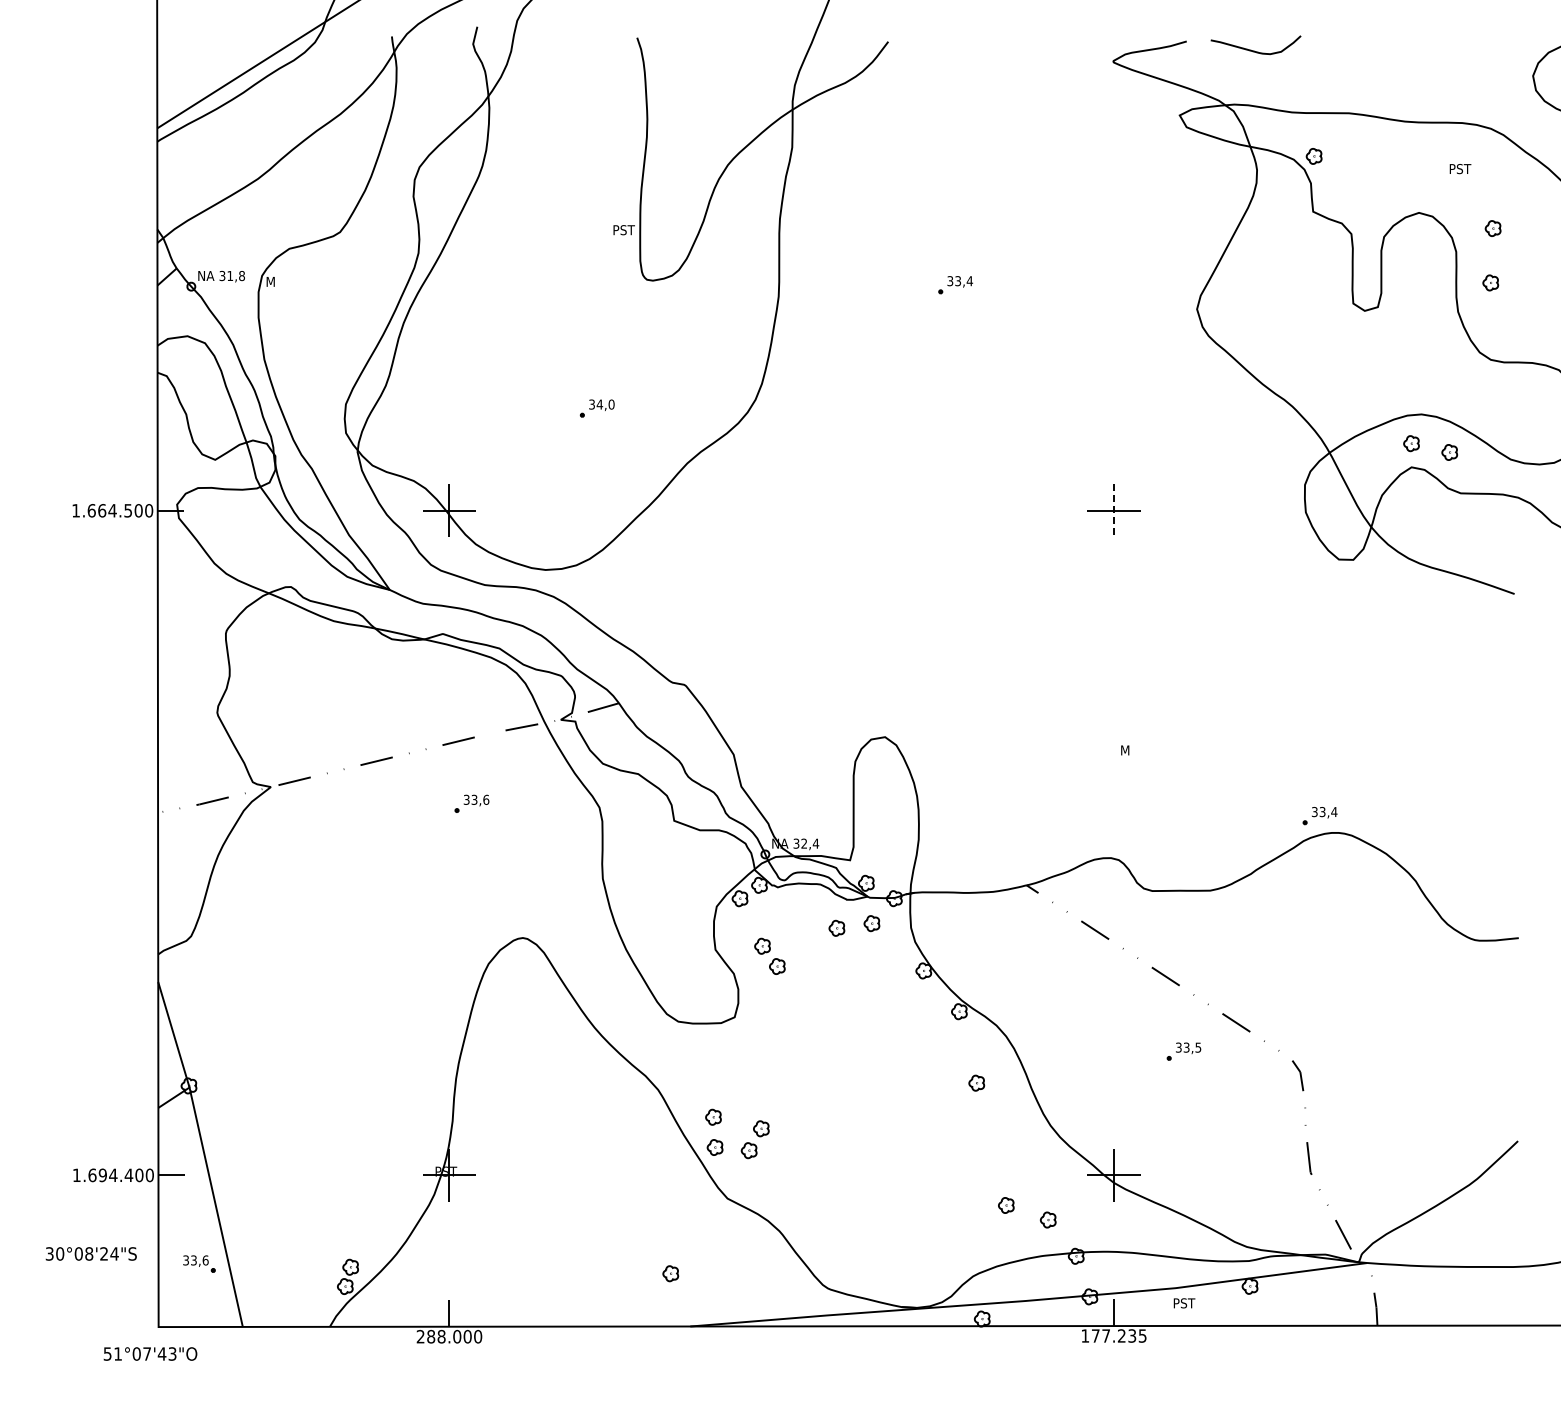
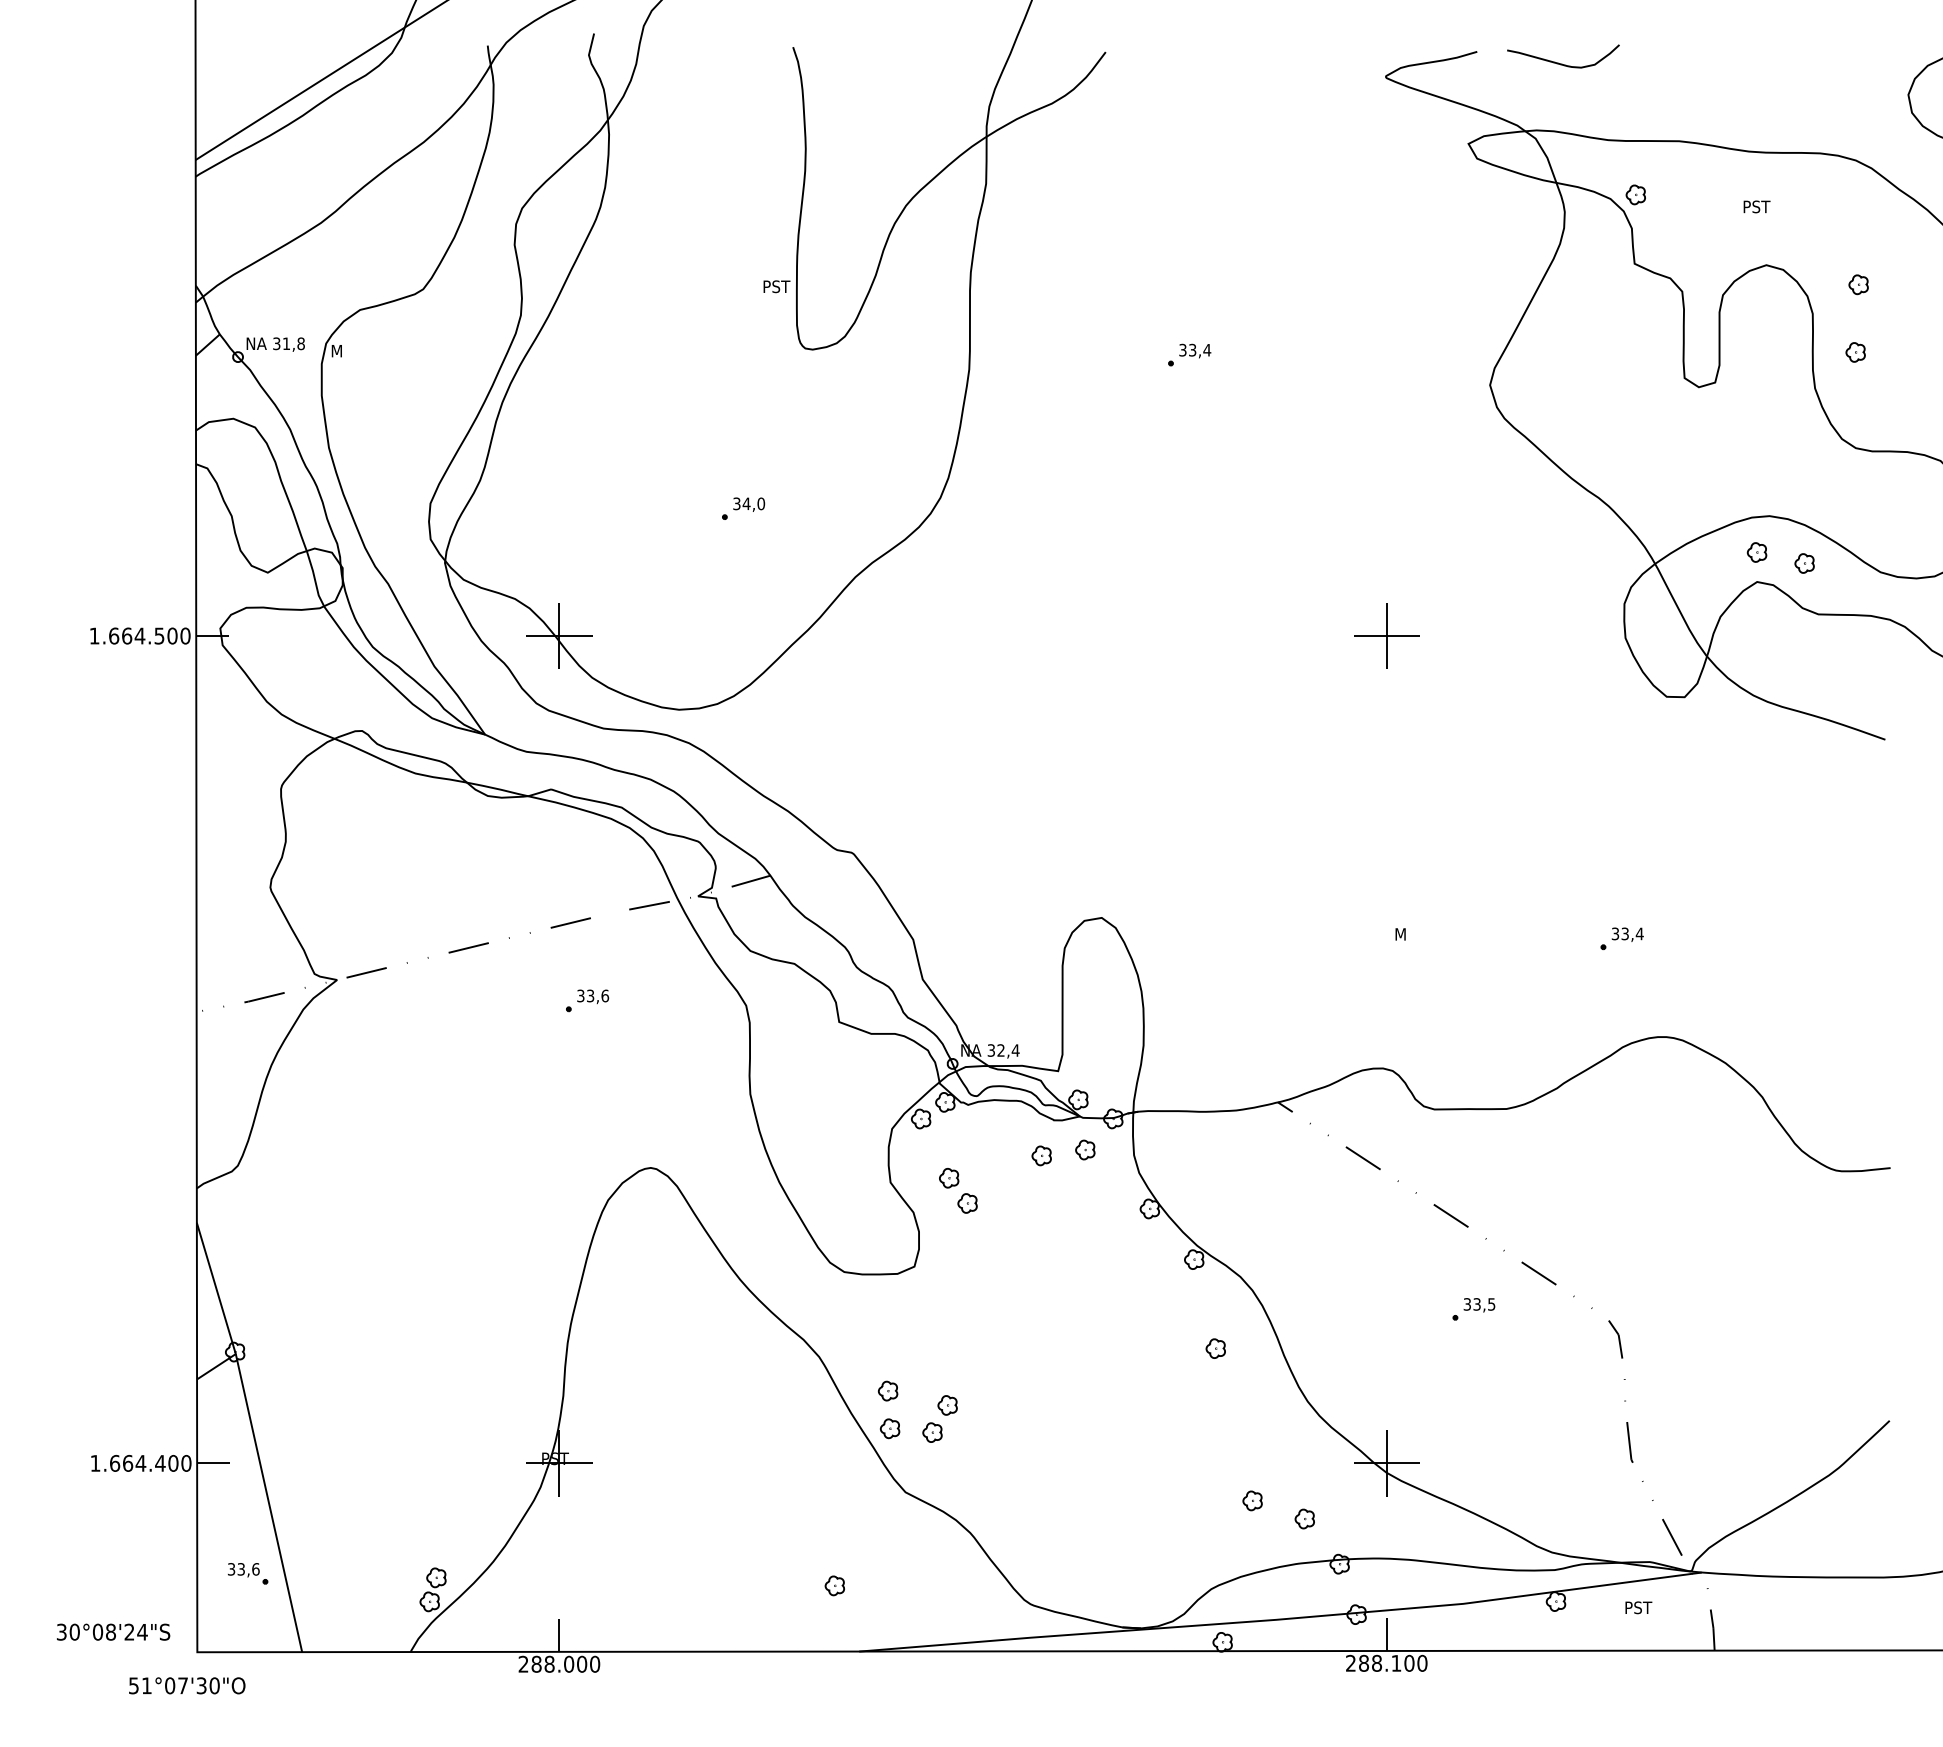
text: (1460, 169) -> (1757, 207), moved
line: (1114, 510) -> (1387, 635), dashed -> solid
part: (1319, 816) -> (1621, 939), moved
text: (102, 1175) -> (127, 1463), 1.694.400 -> 1.664.400
text: (90, 1253) -> (112, 1631), moved
text: (1184, 1303) -> (1638, 1607), moved
text: (1113, 1335) -> (1386, 1662), 177.235 -> 288.100
text: (166, 1353) -> (207, 1685), 51°07'43"O -> 51°07'30"O

